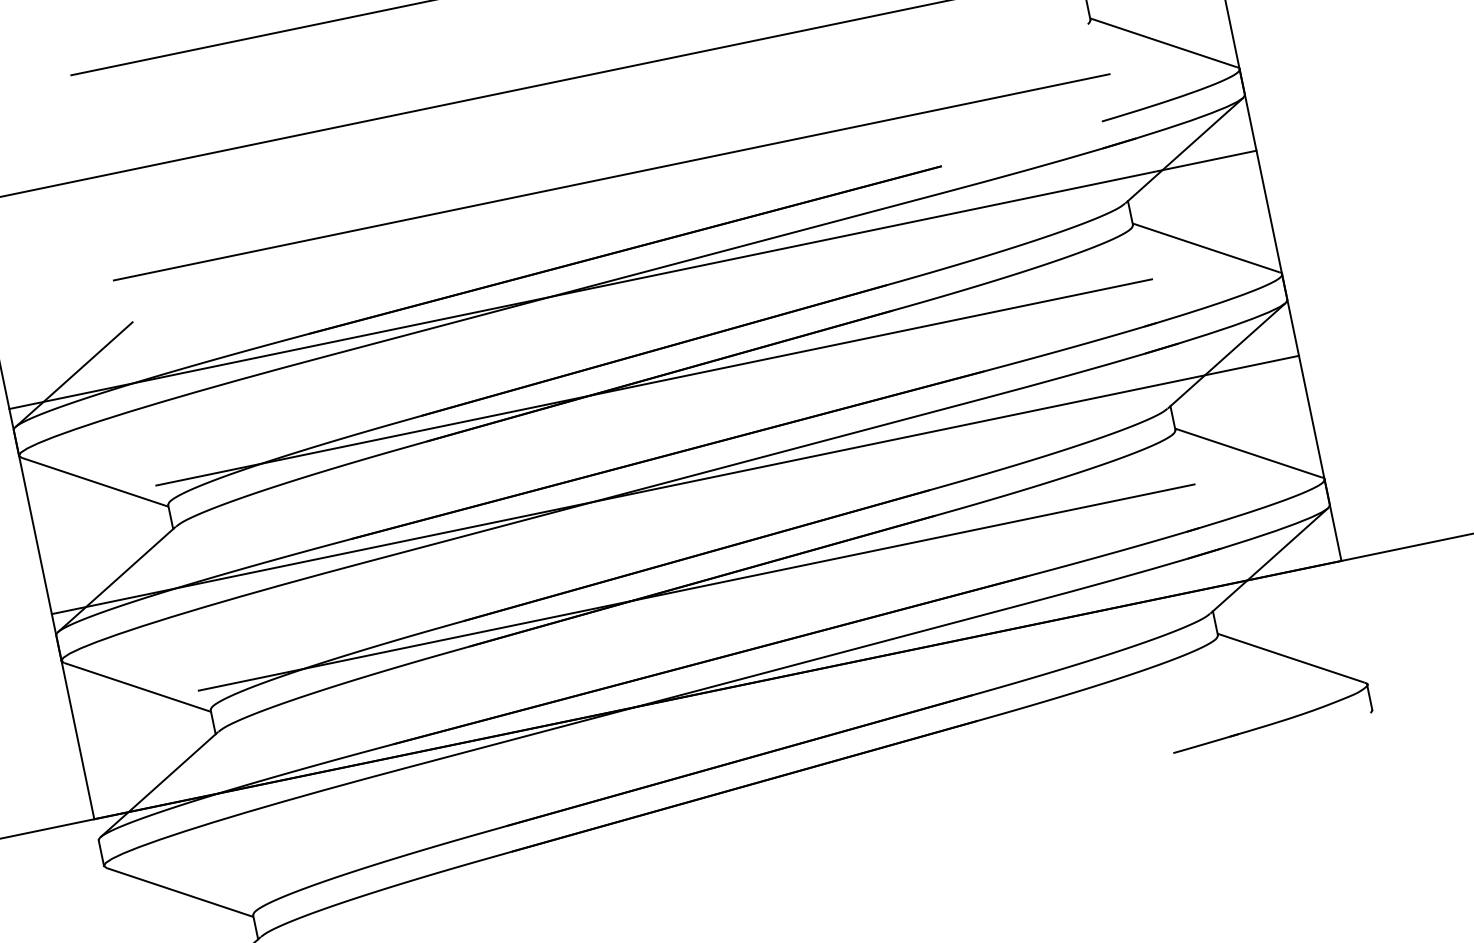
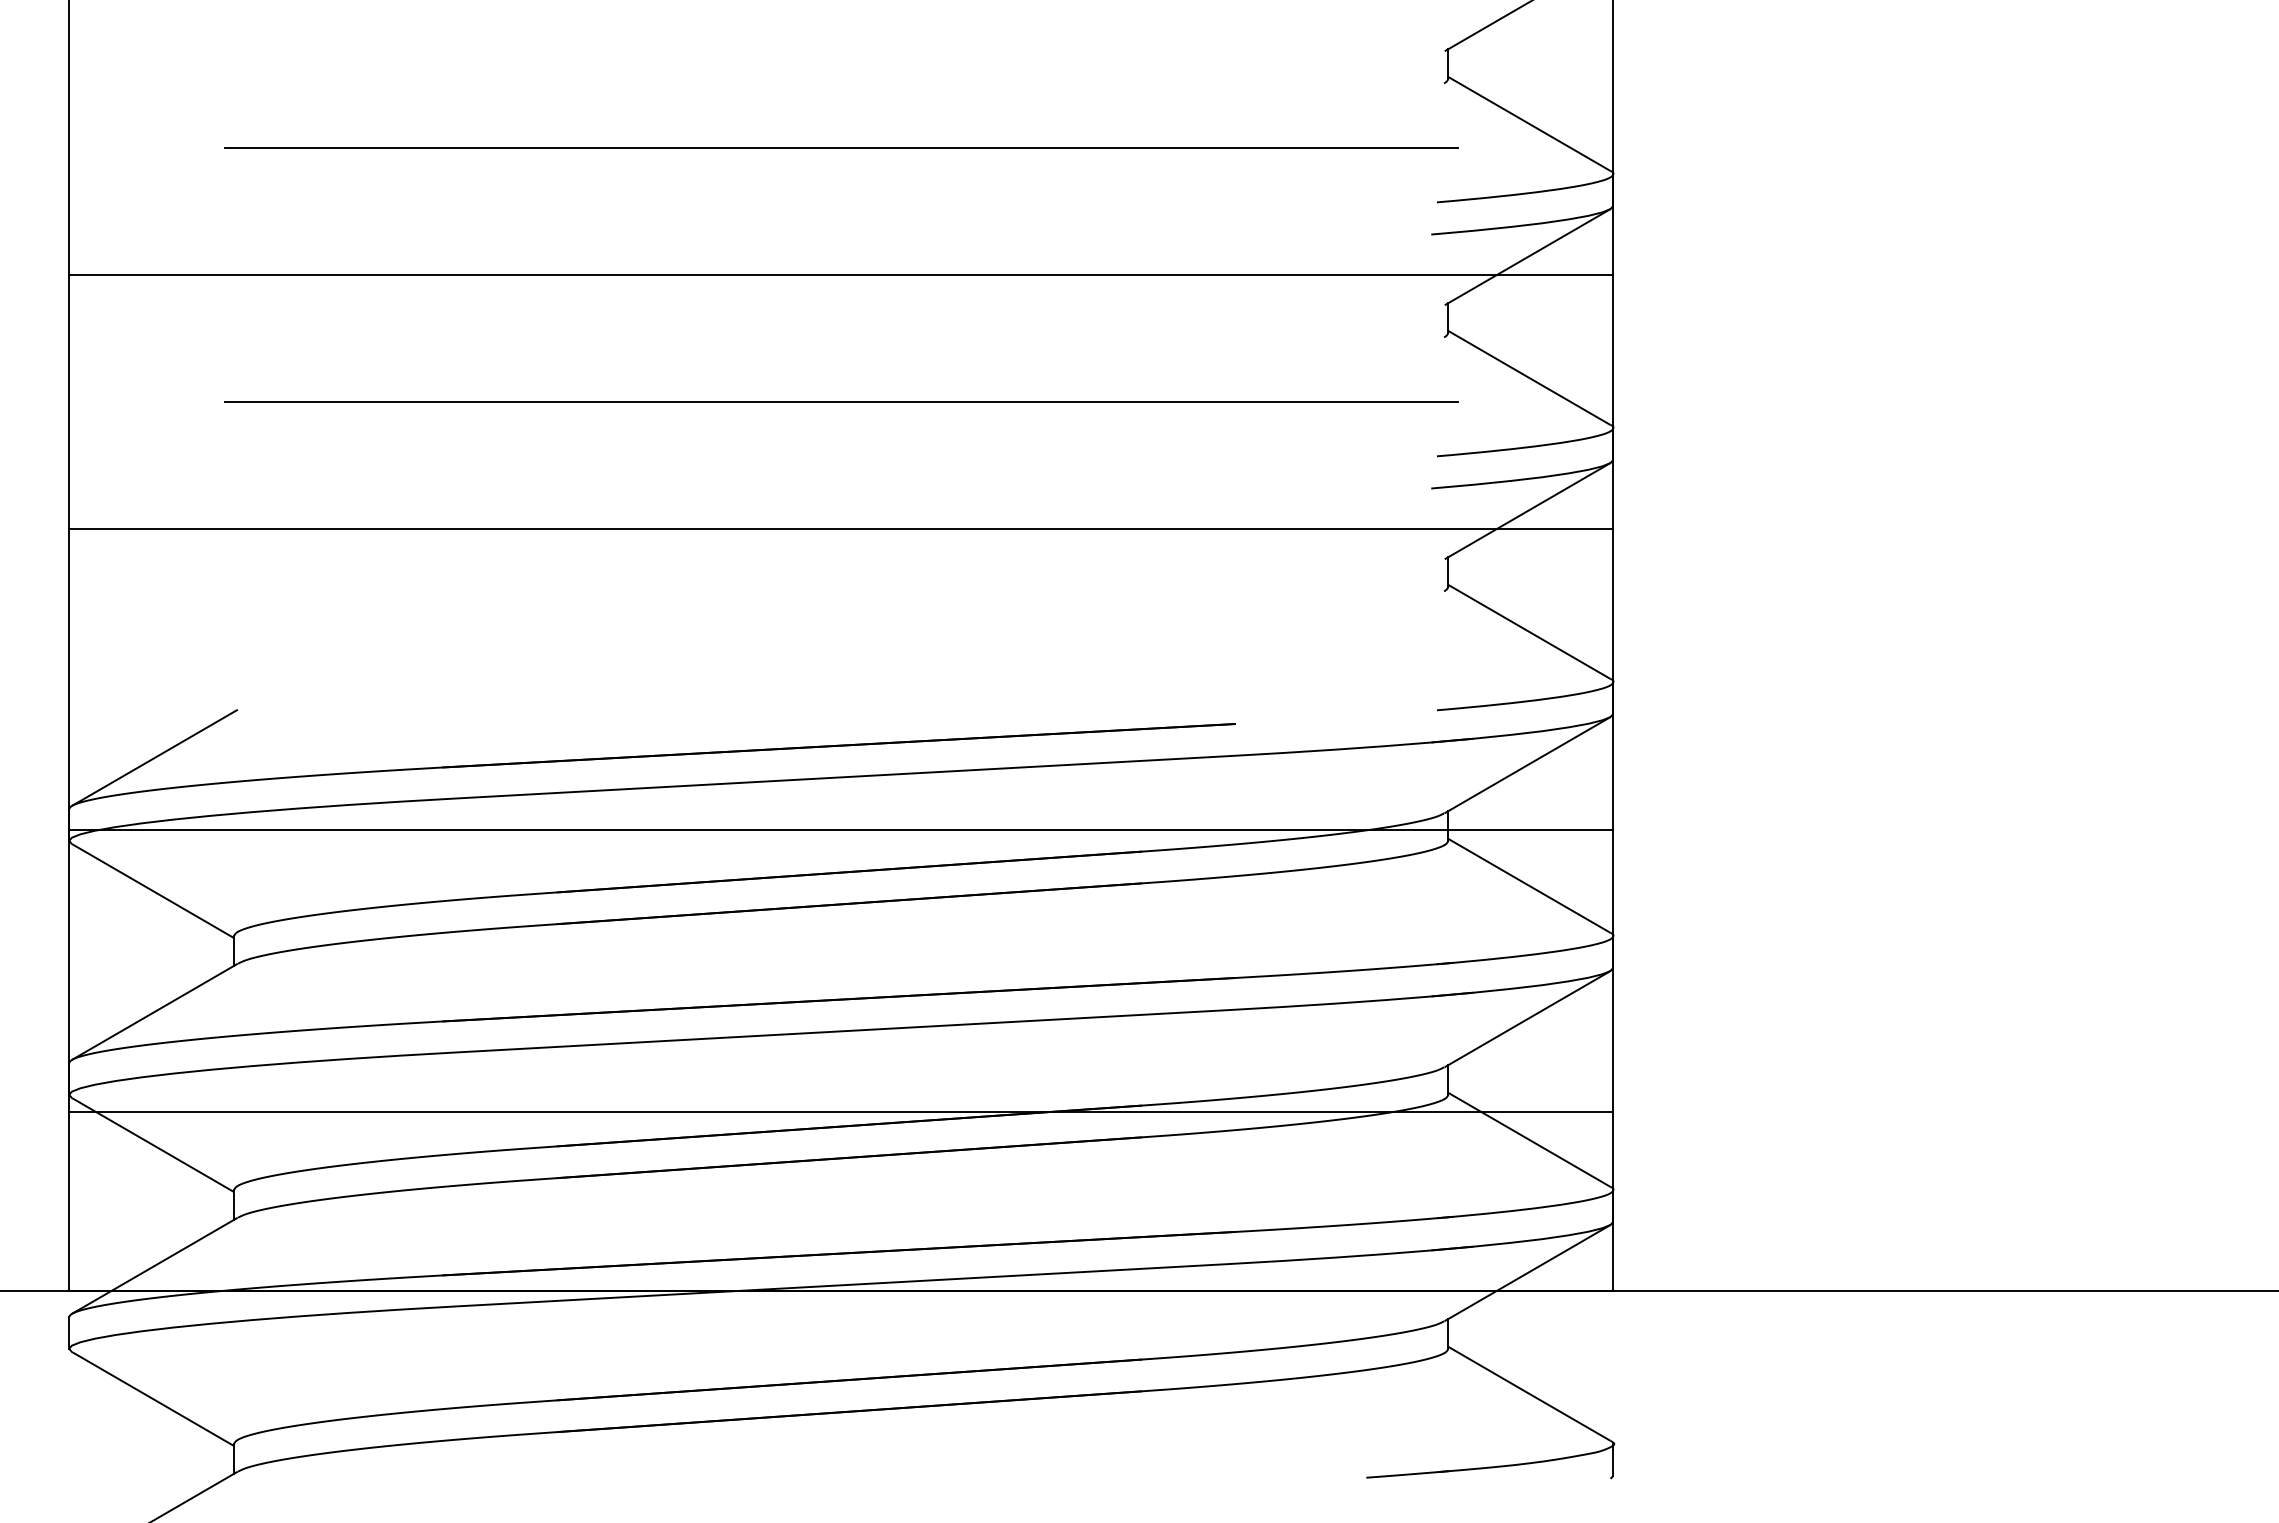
line: (611, 177) -> (840, 656), removed
line: (633, 279) -> (841, 829), moved
line: (653, 382) -> (840, 909), removed
line: (675, 484) -> (841, 1111), moved
line: (696, 587) -> (840, 1163), removed

